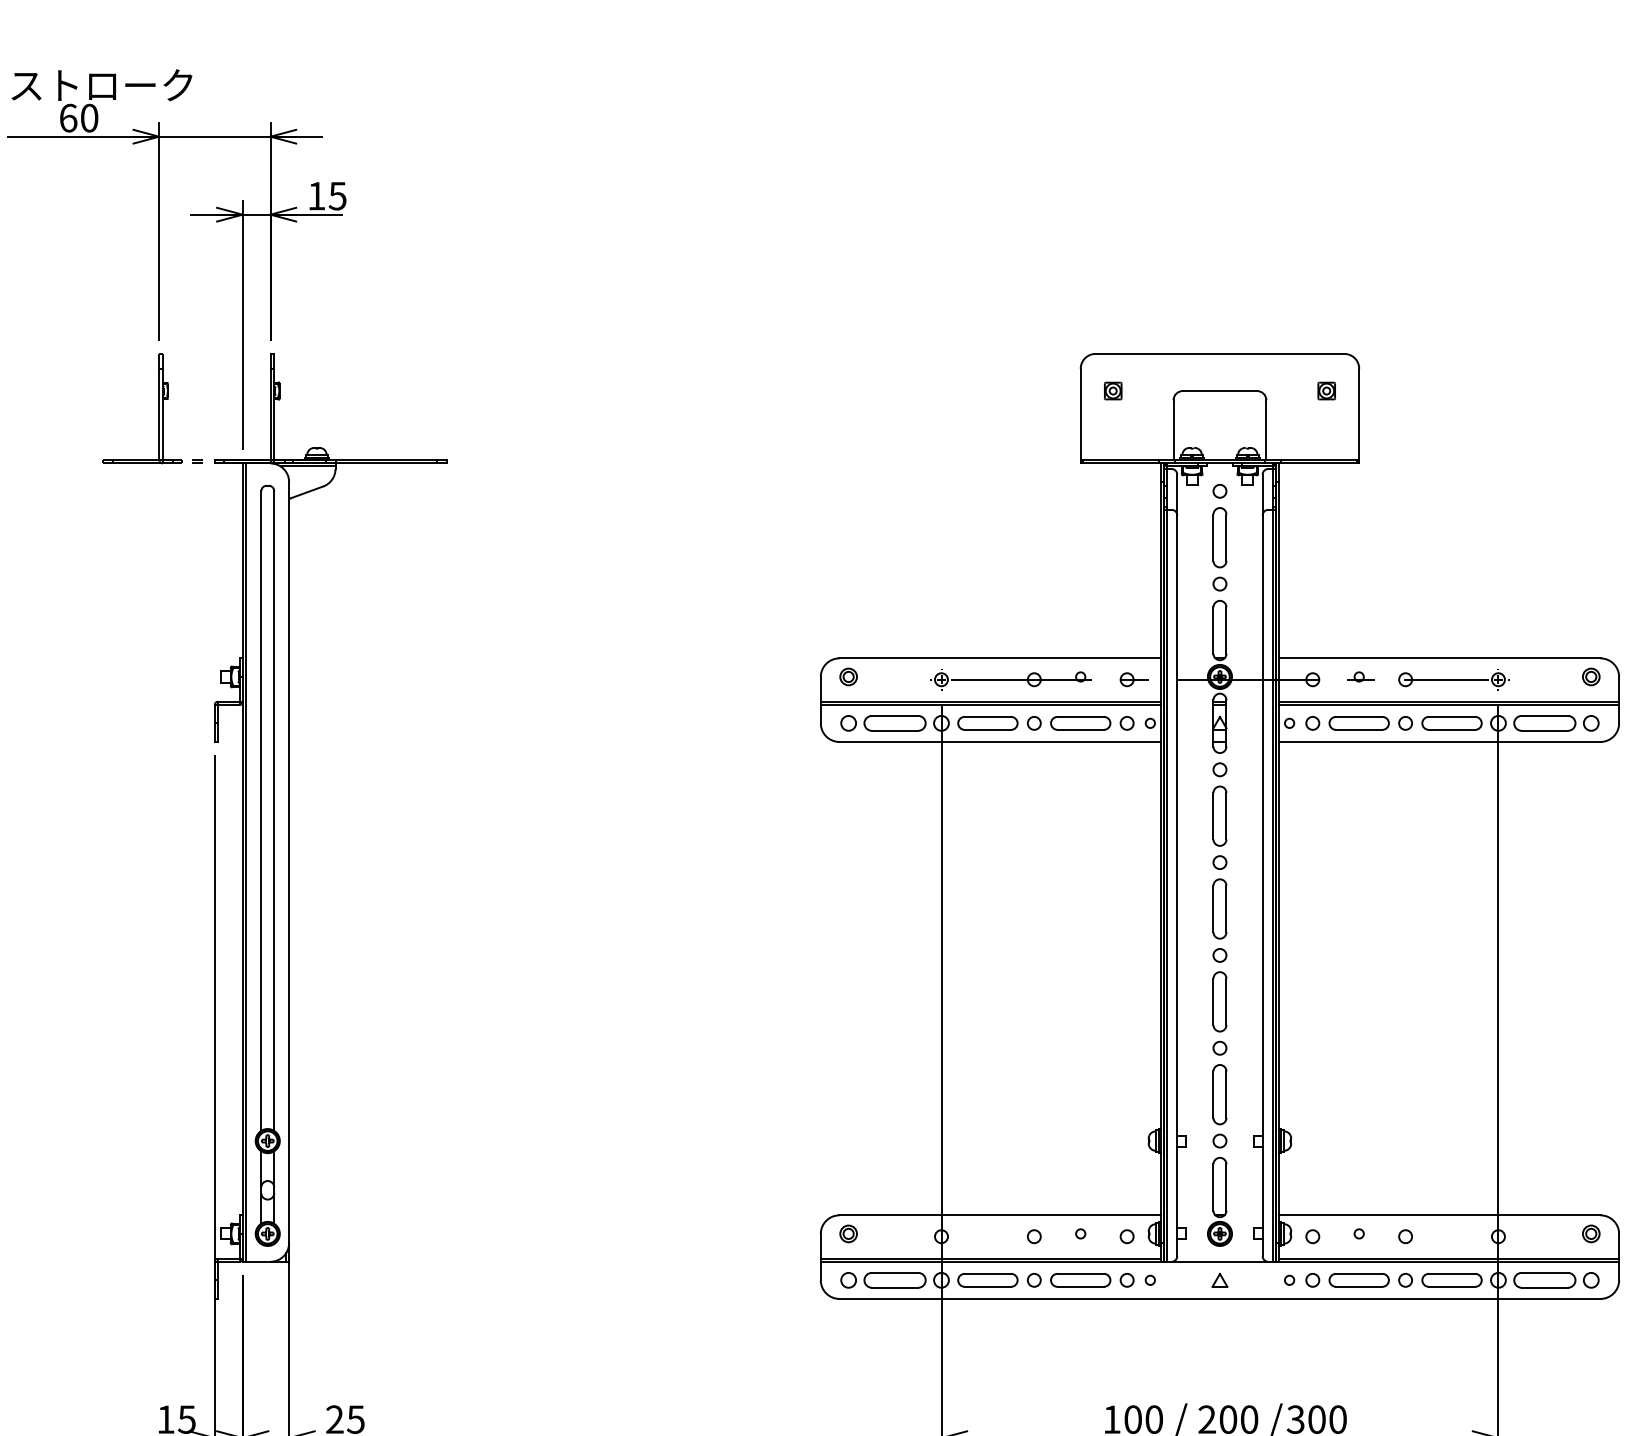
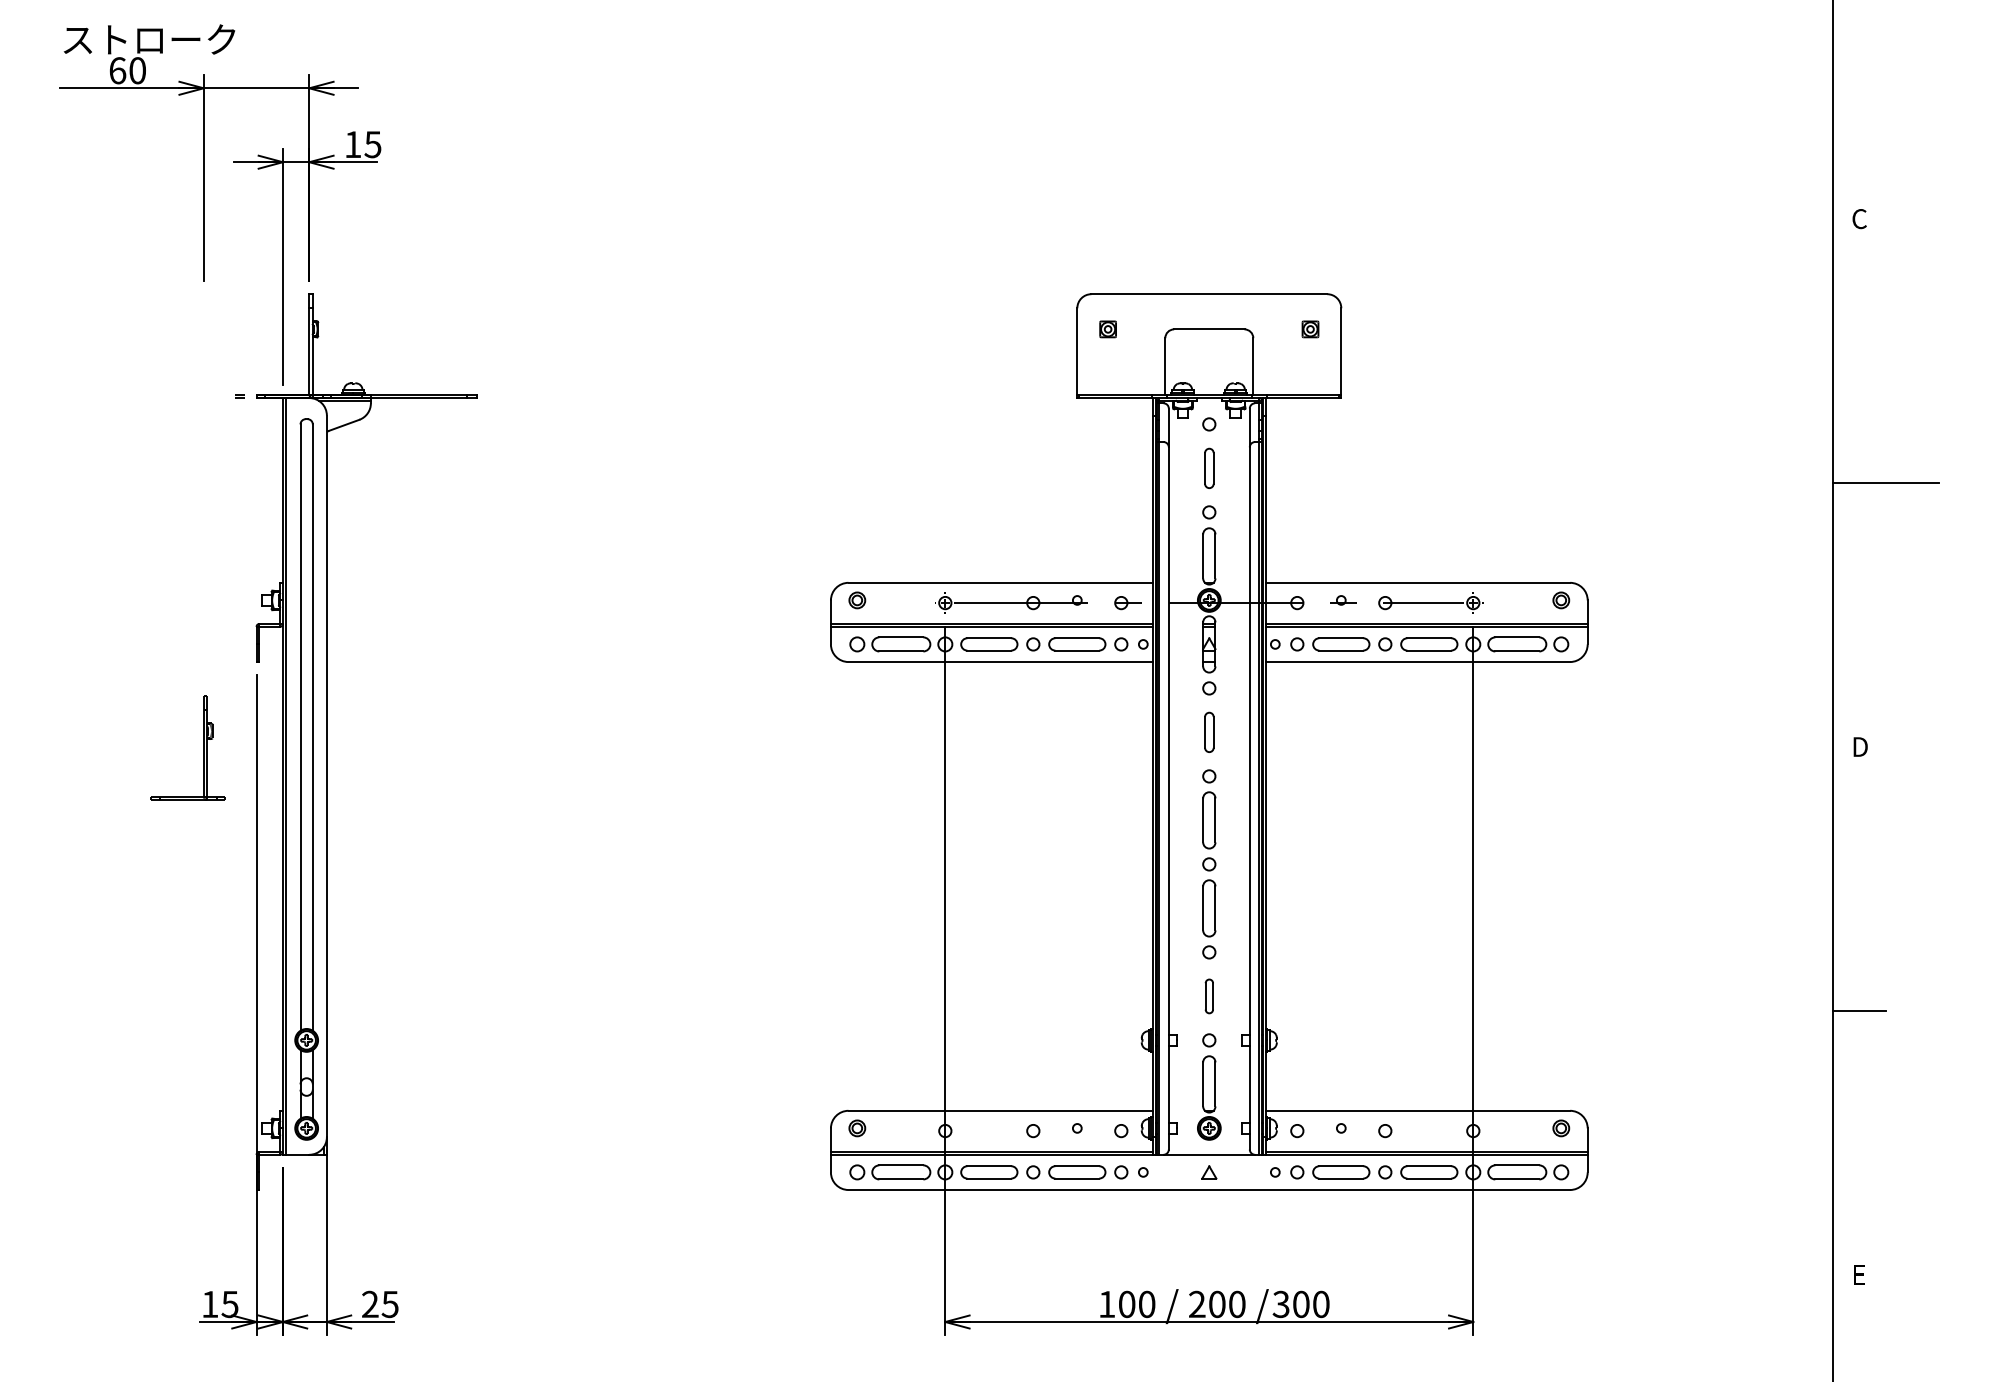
part: (158, 408) -> (203, 747), moved
part: (1220, 537) -> (1209, 468), size x0.7
part: (1220, 816) -> (1209, 732), size x0.7
part: (1220, 1094) -> (1209, 996), size x0.6

